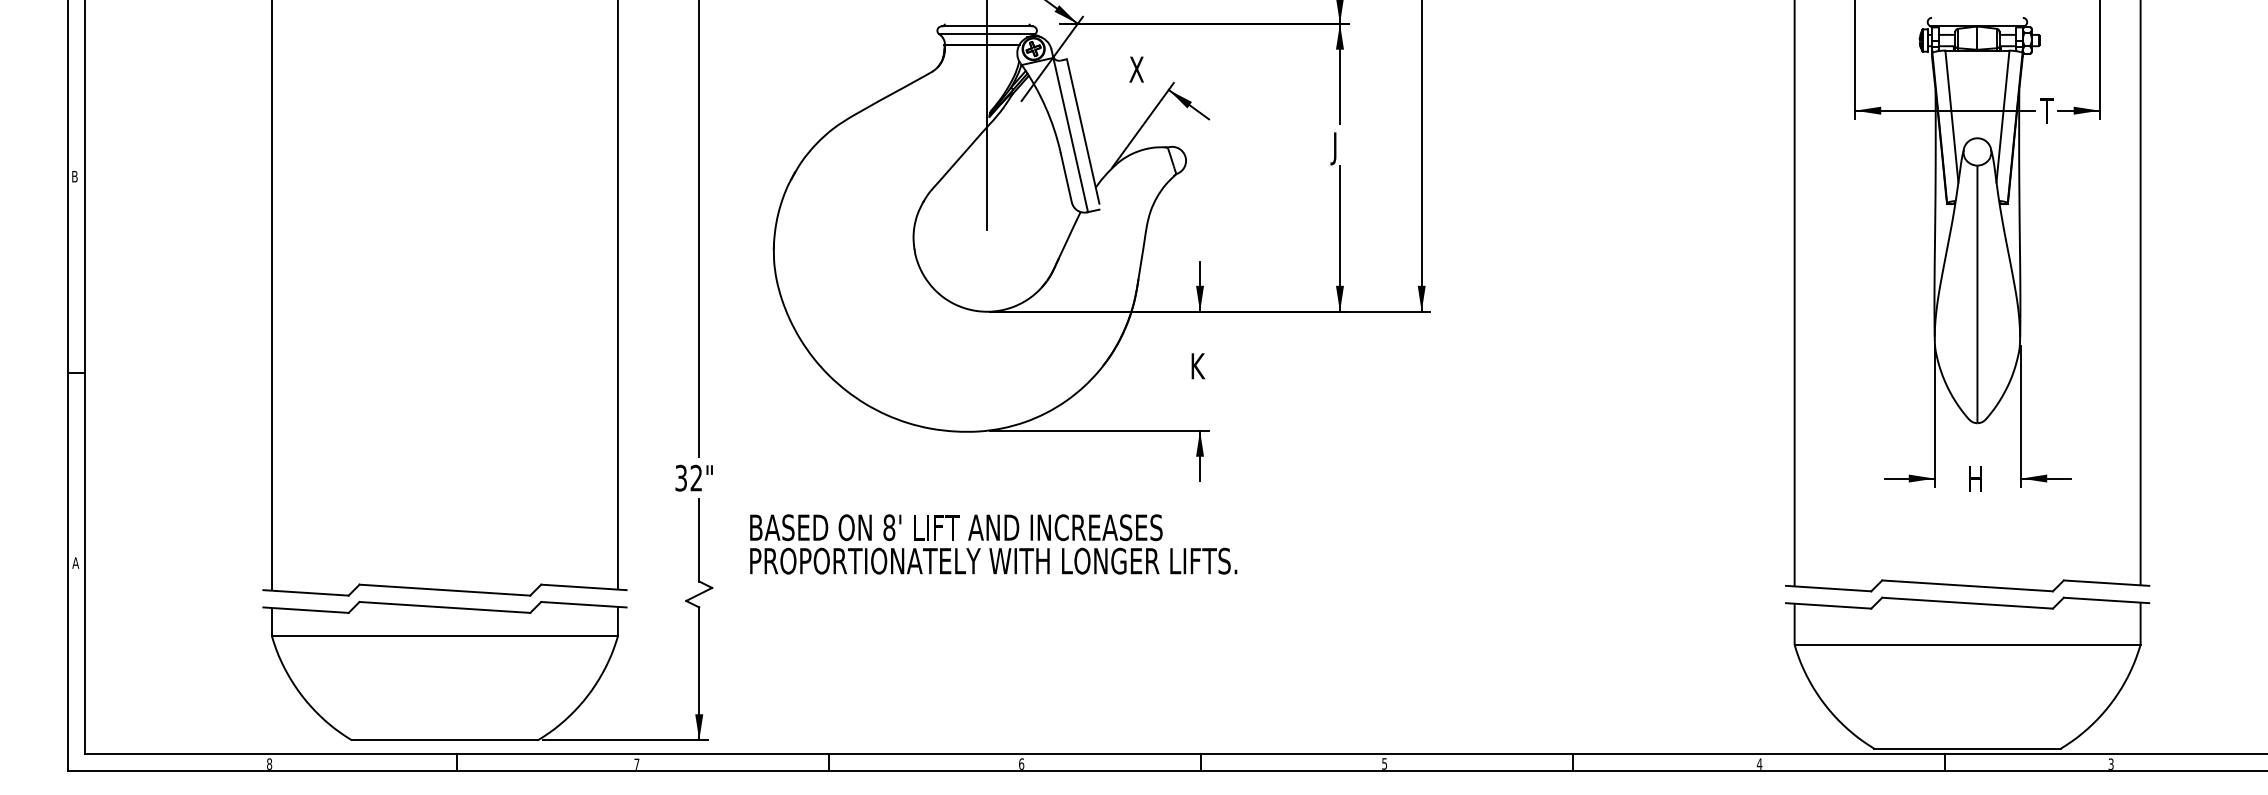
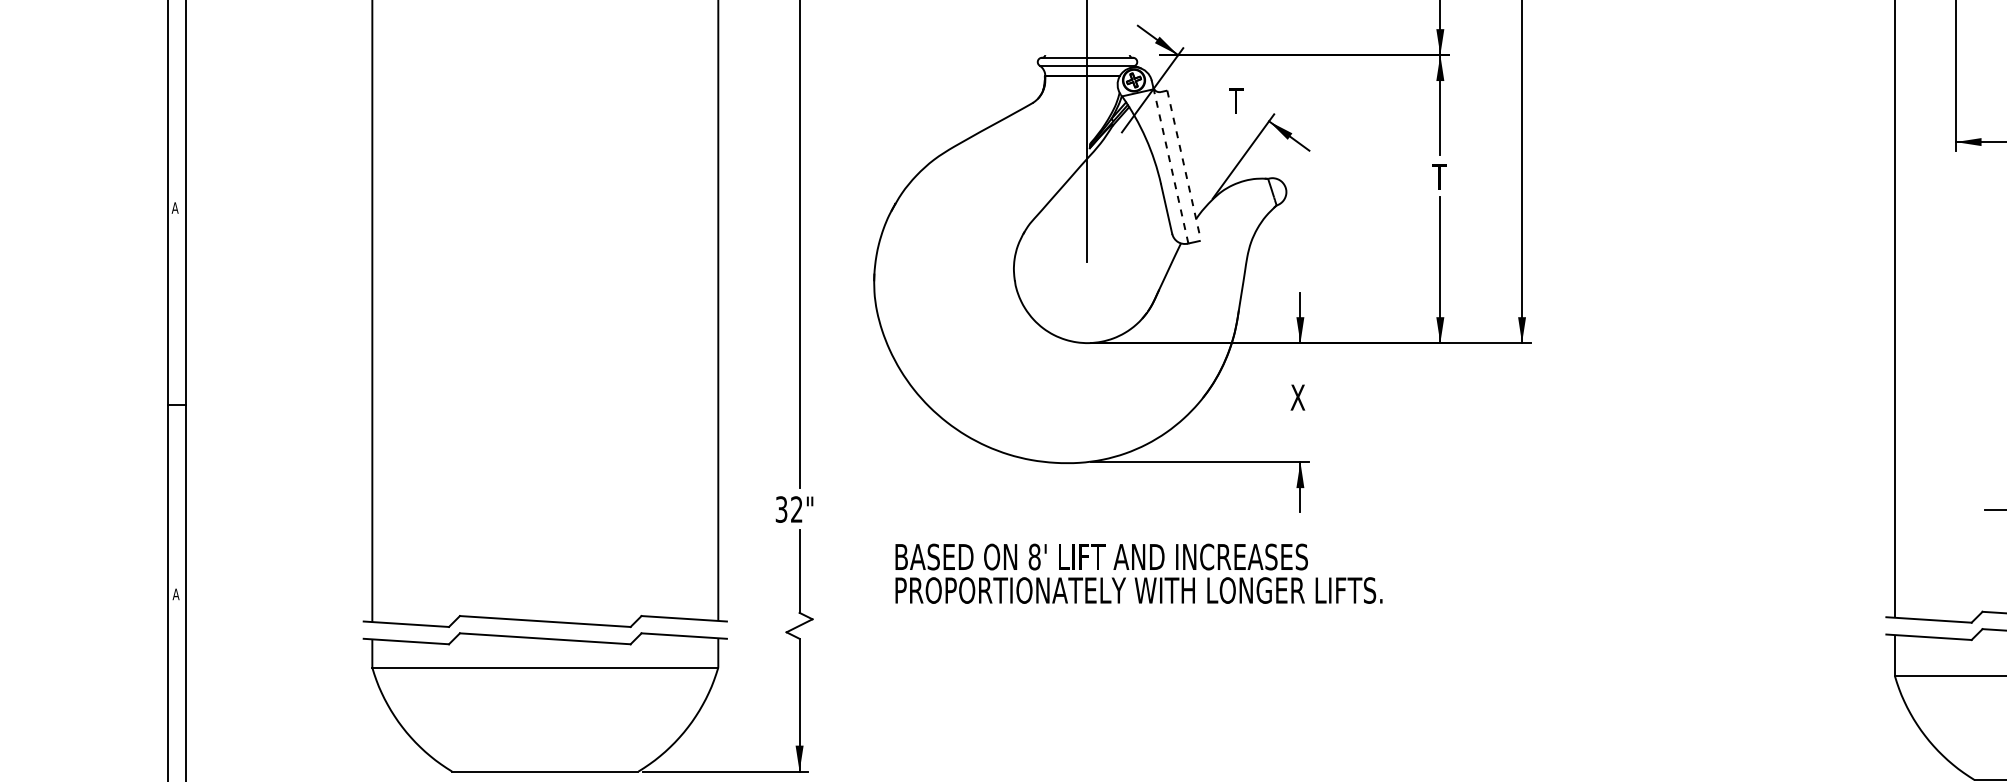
text: (1135, 69) -> (1235, 100), X -> T
line: (1083, 131) -> (1183, 162), solid -> dashed
line: (1070, 134) -> (1170, 165), solid -> dashed
text: (1337, 148) -> (1437, 179), J -> T
text: (74, 176) -> (174, 207), B -> A
text: (1197, 366) -> (1297, 397), K -> X
text: (993, 544) -> (1138, 573), moved

